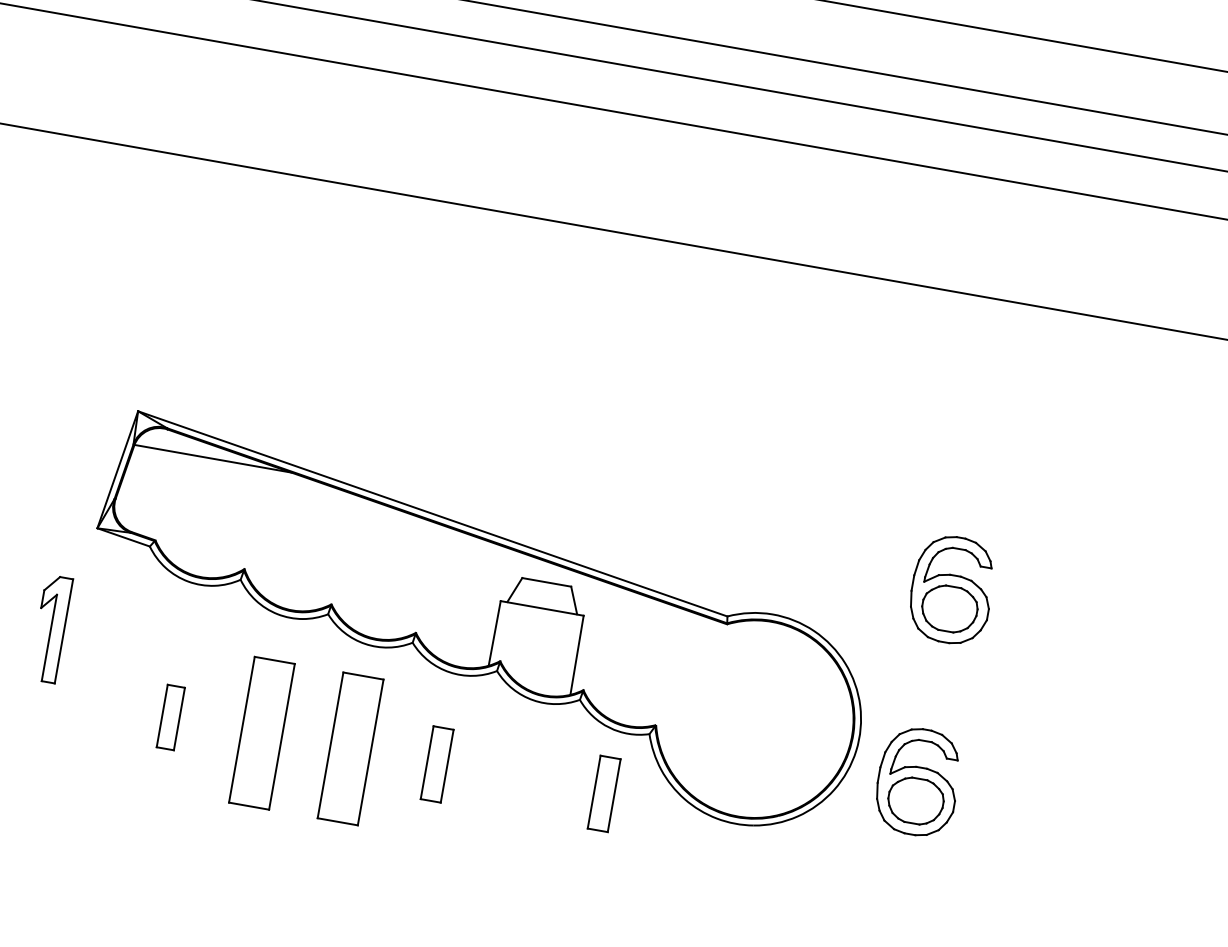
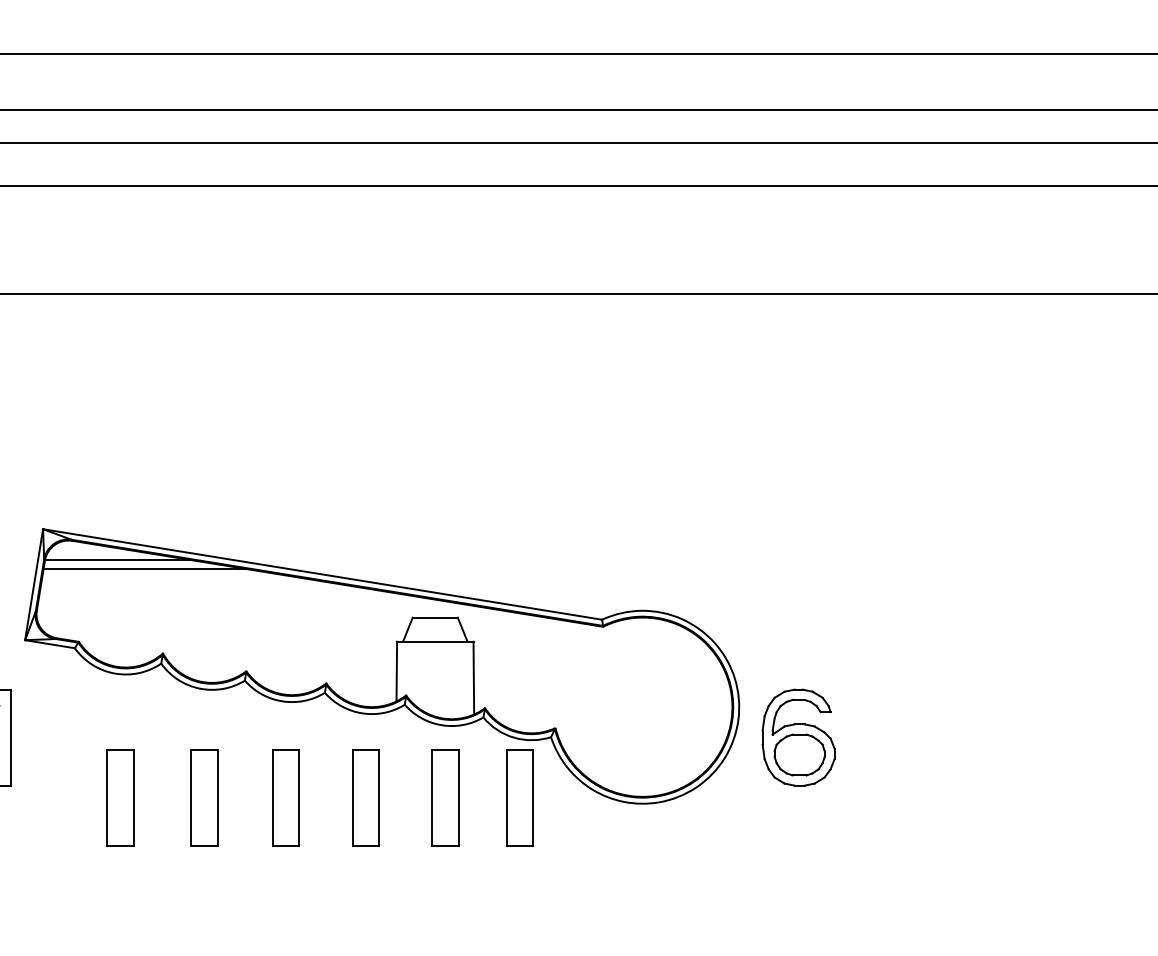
line: (241, 474) -> (145, 569), added
part: (951, 589) -> (798, 560), removed
part: (170, 717) -> (120, 797), size x1.67
part: (261, 733) -> (204, 797), size x0.71
part: (349, 748) -> (285, 797), size x0.71
part: (436, 764) -> (365, 797), size x1.43
part: (523, 779) -> (445, 797), added
part: (603, 793) -> (519, 797), size x1.43

